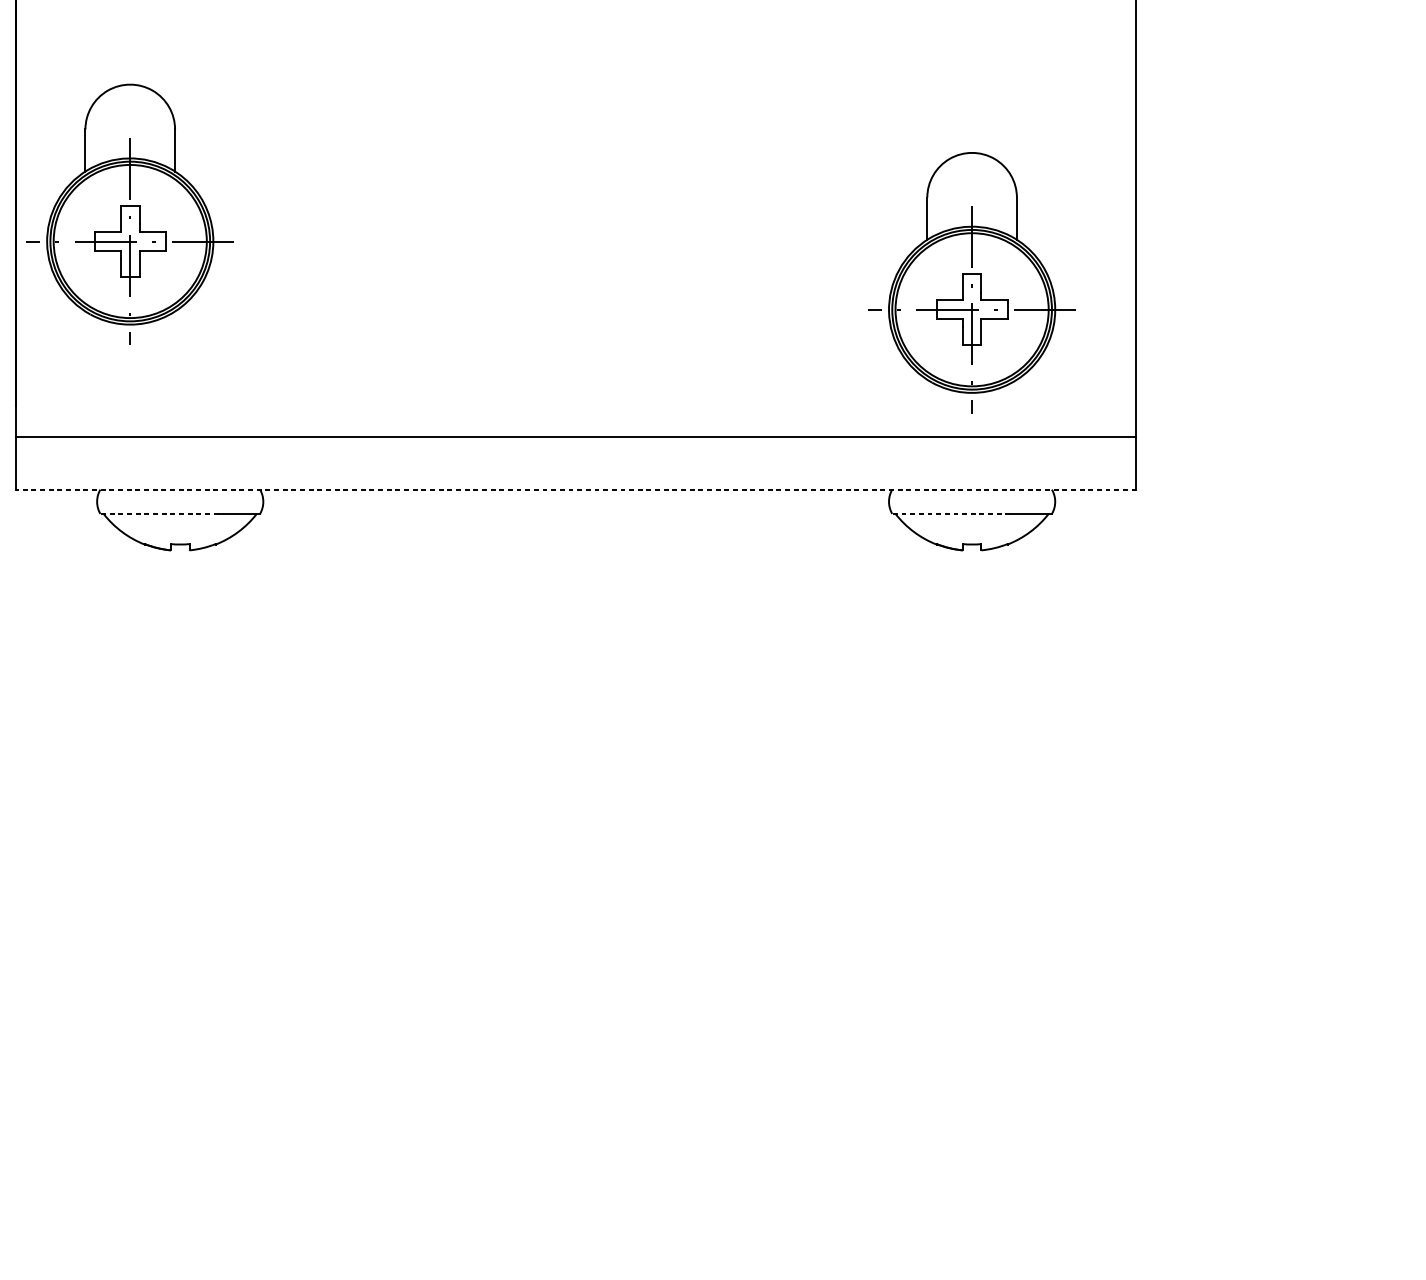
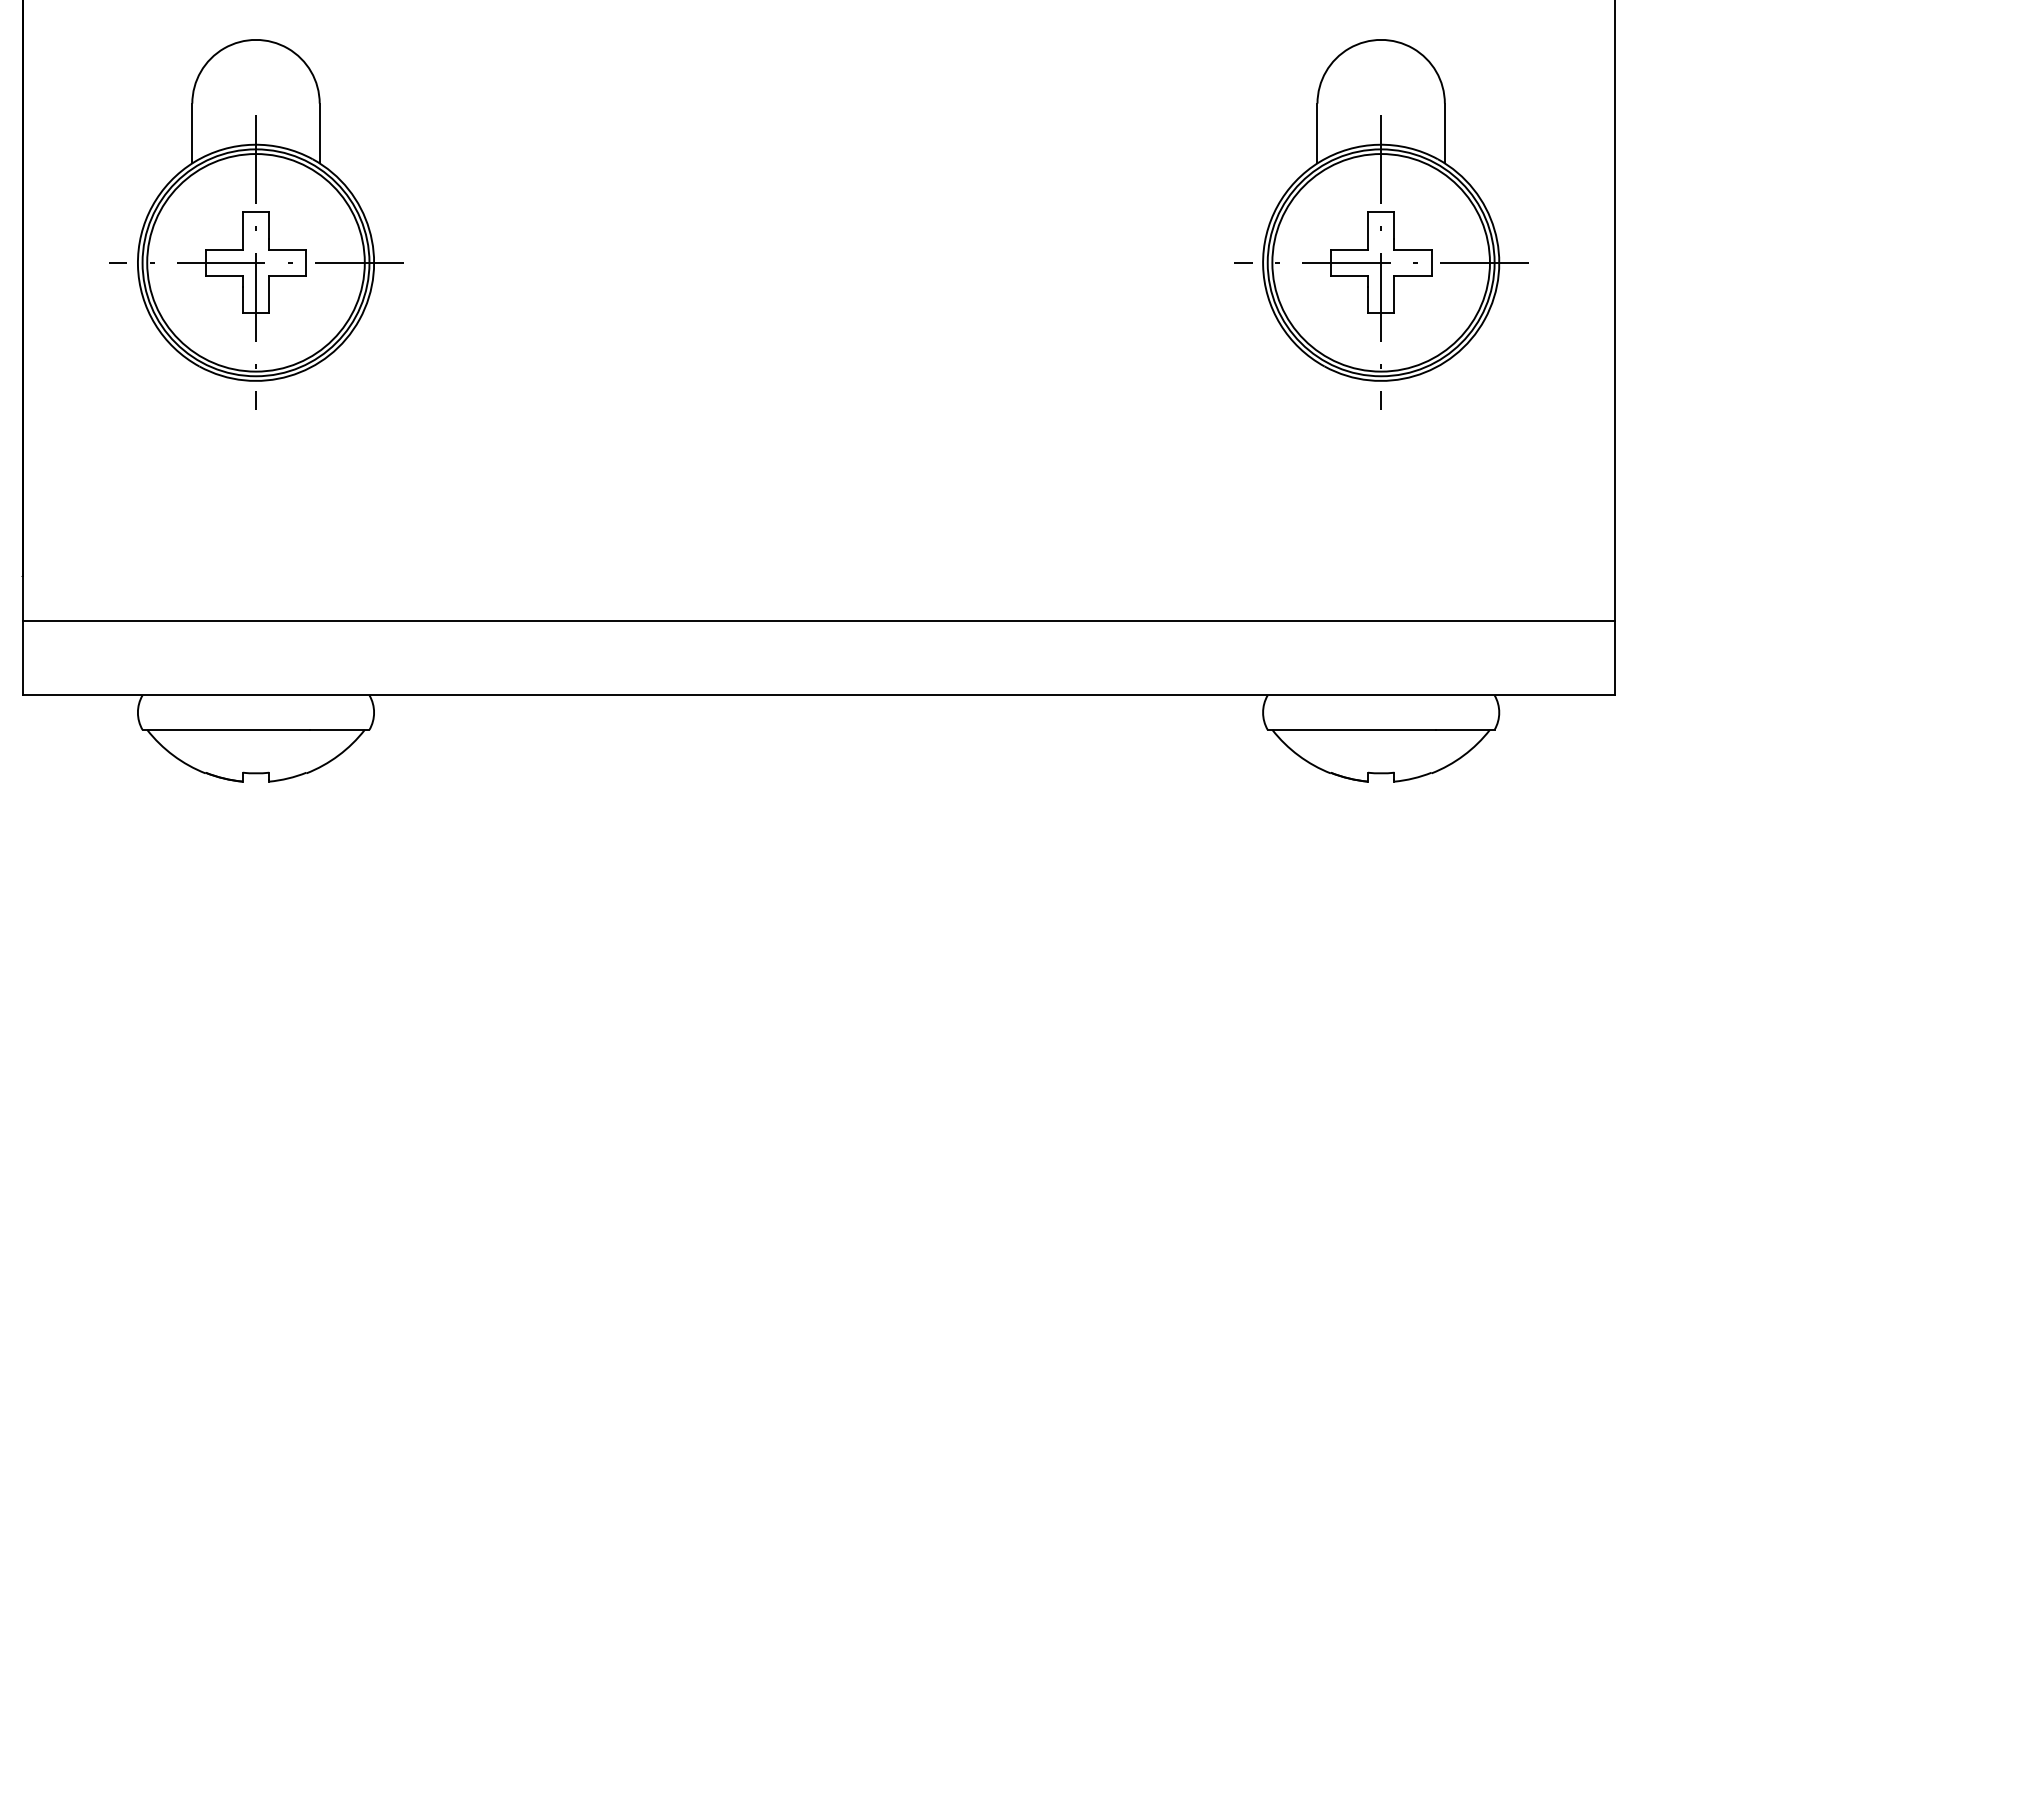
part: (130, 214) -> (256, 224), moved
part: (972, 282) -> (1381, 224), moved
line: (576, 489) -> (818, 695), dashed -> solid
line: (159, 513) -> (226, 729), dashed -> solid
line: (951, 513) -> (1351, 729), dashed -> solid

